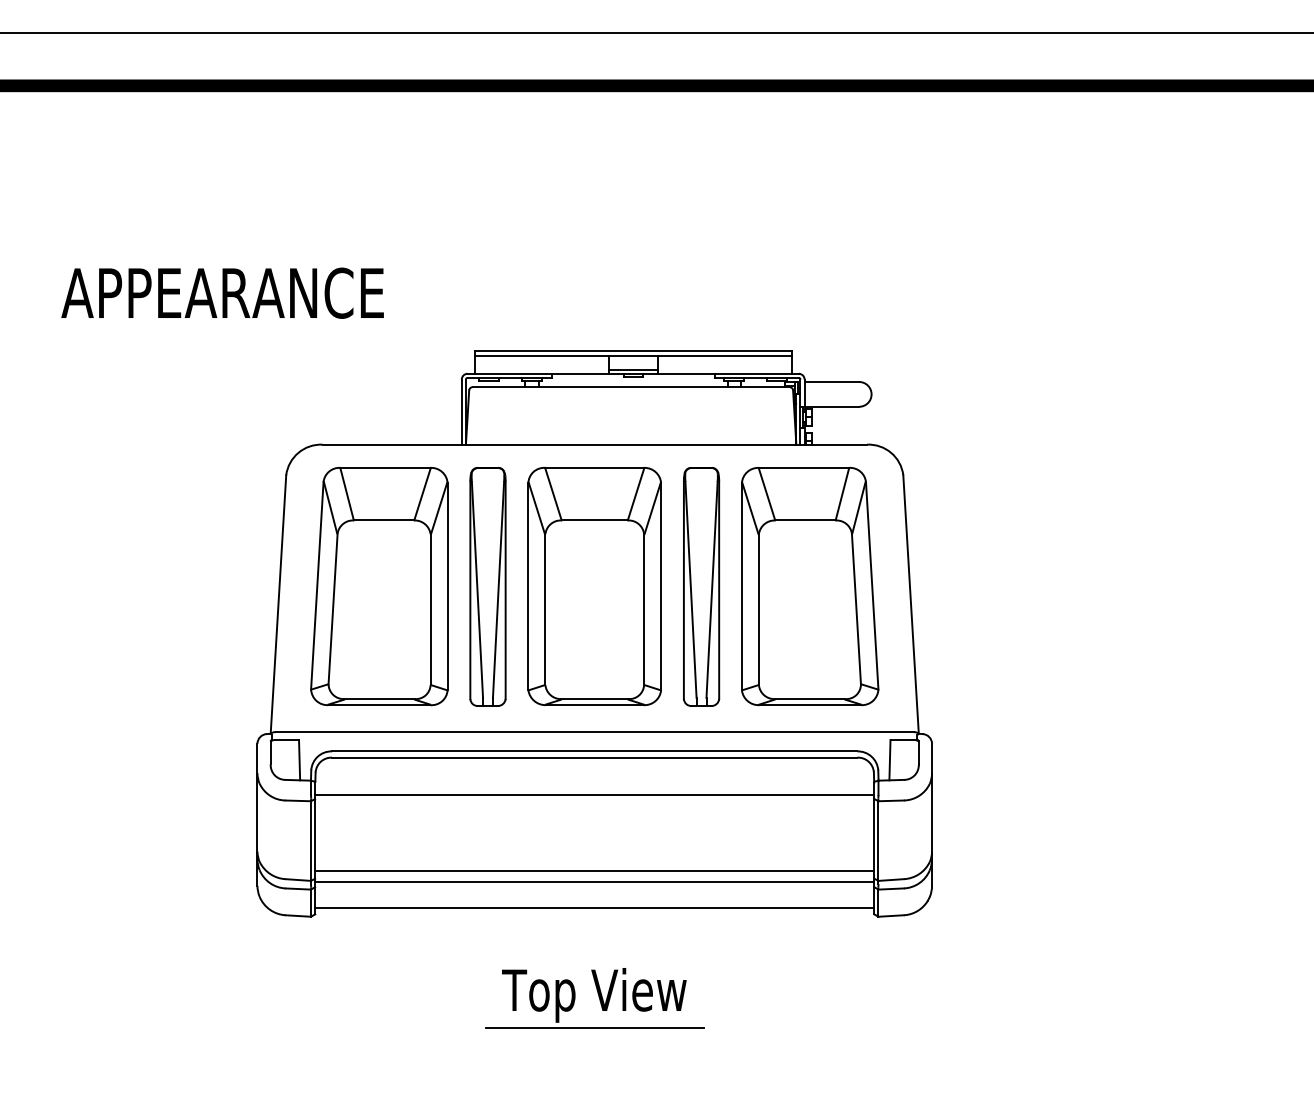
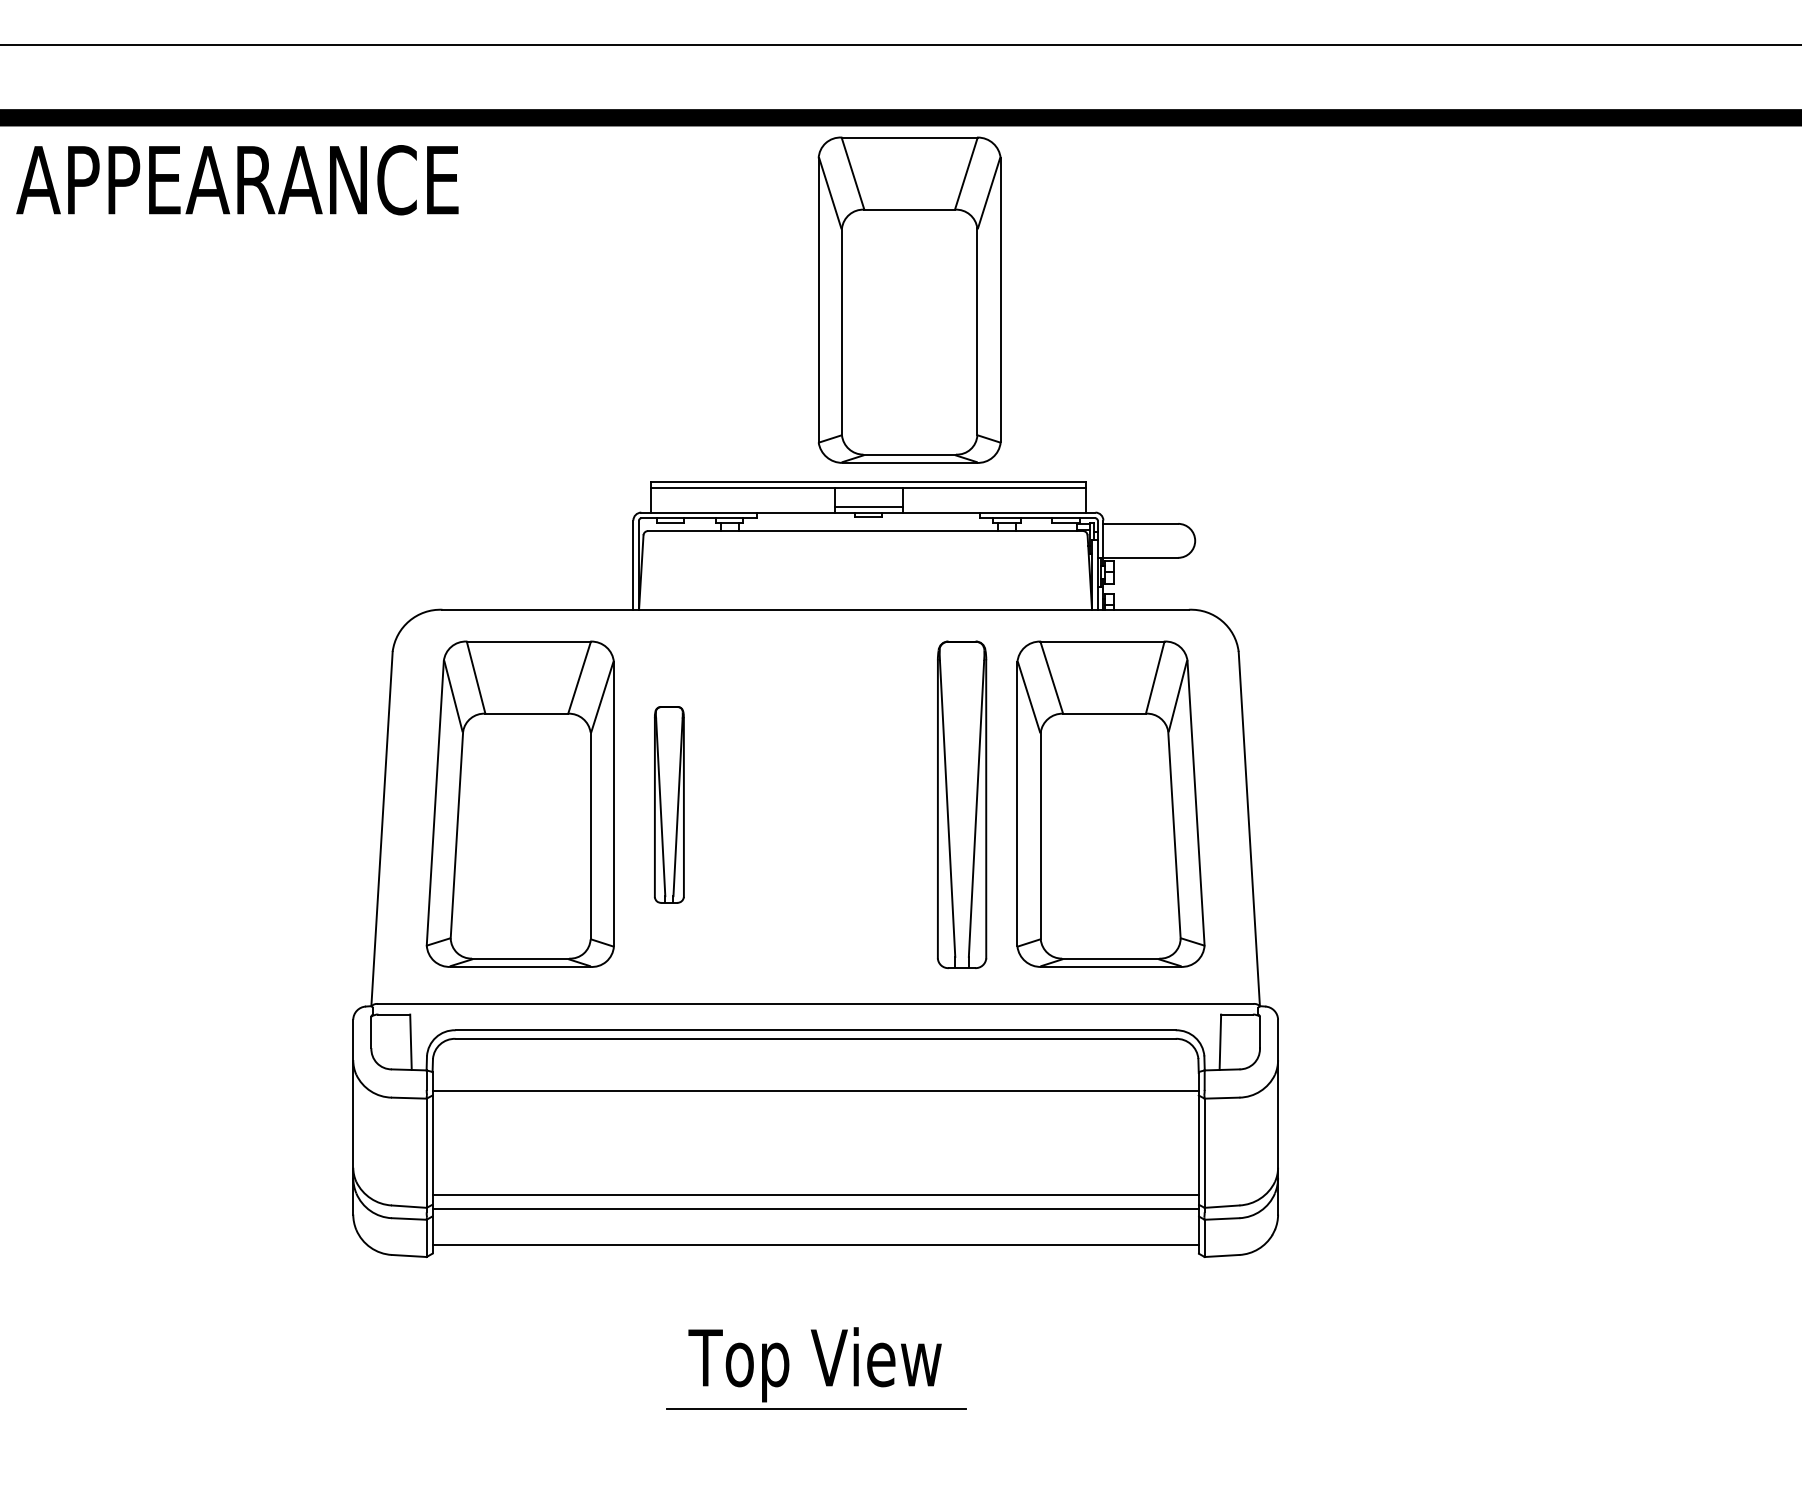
text: (222, 293) -> (237, 180), moved
part: (594, 585) -> (909, 299), moved
part: (488, 586) -> (669, 804), size x0.6

